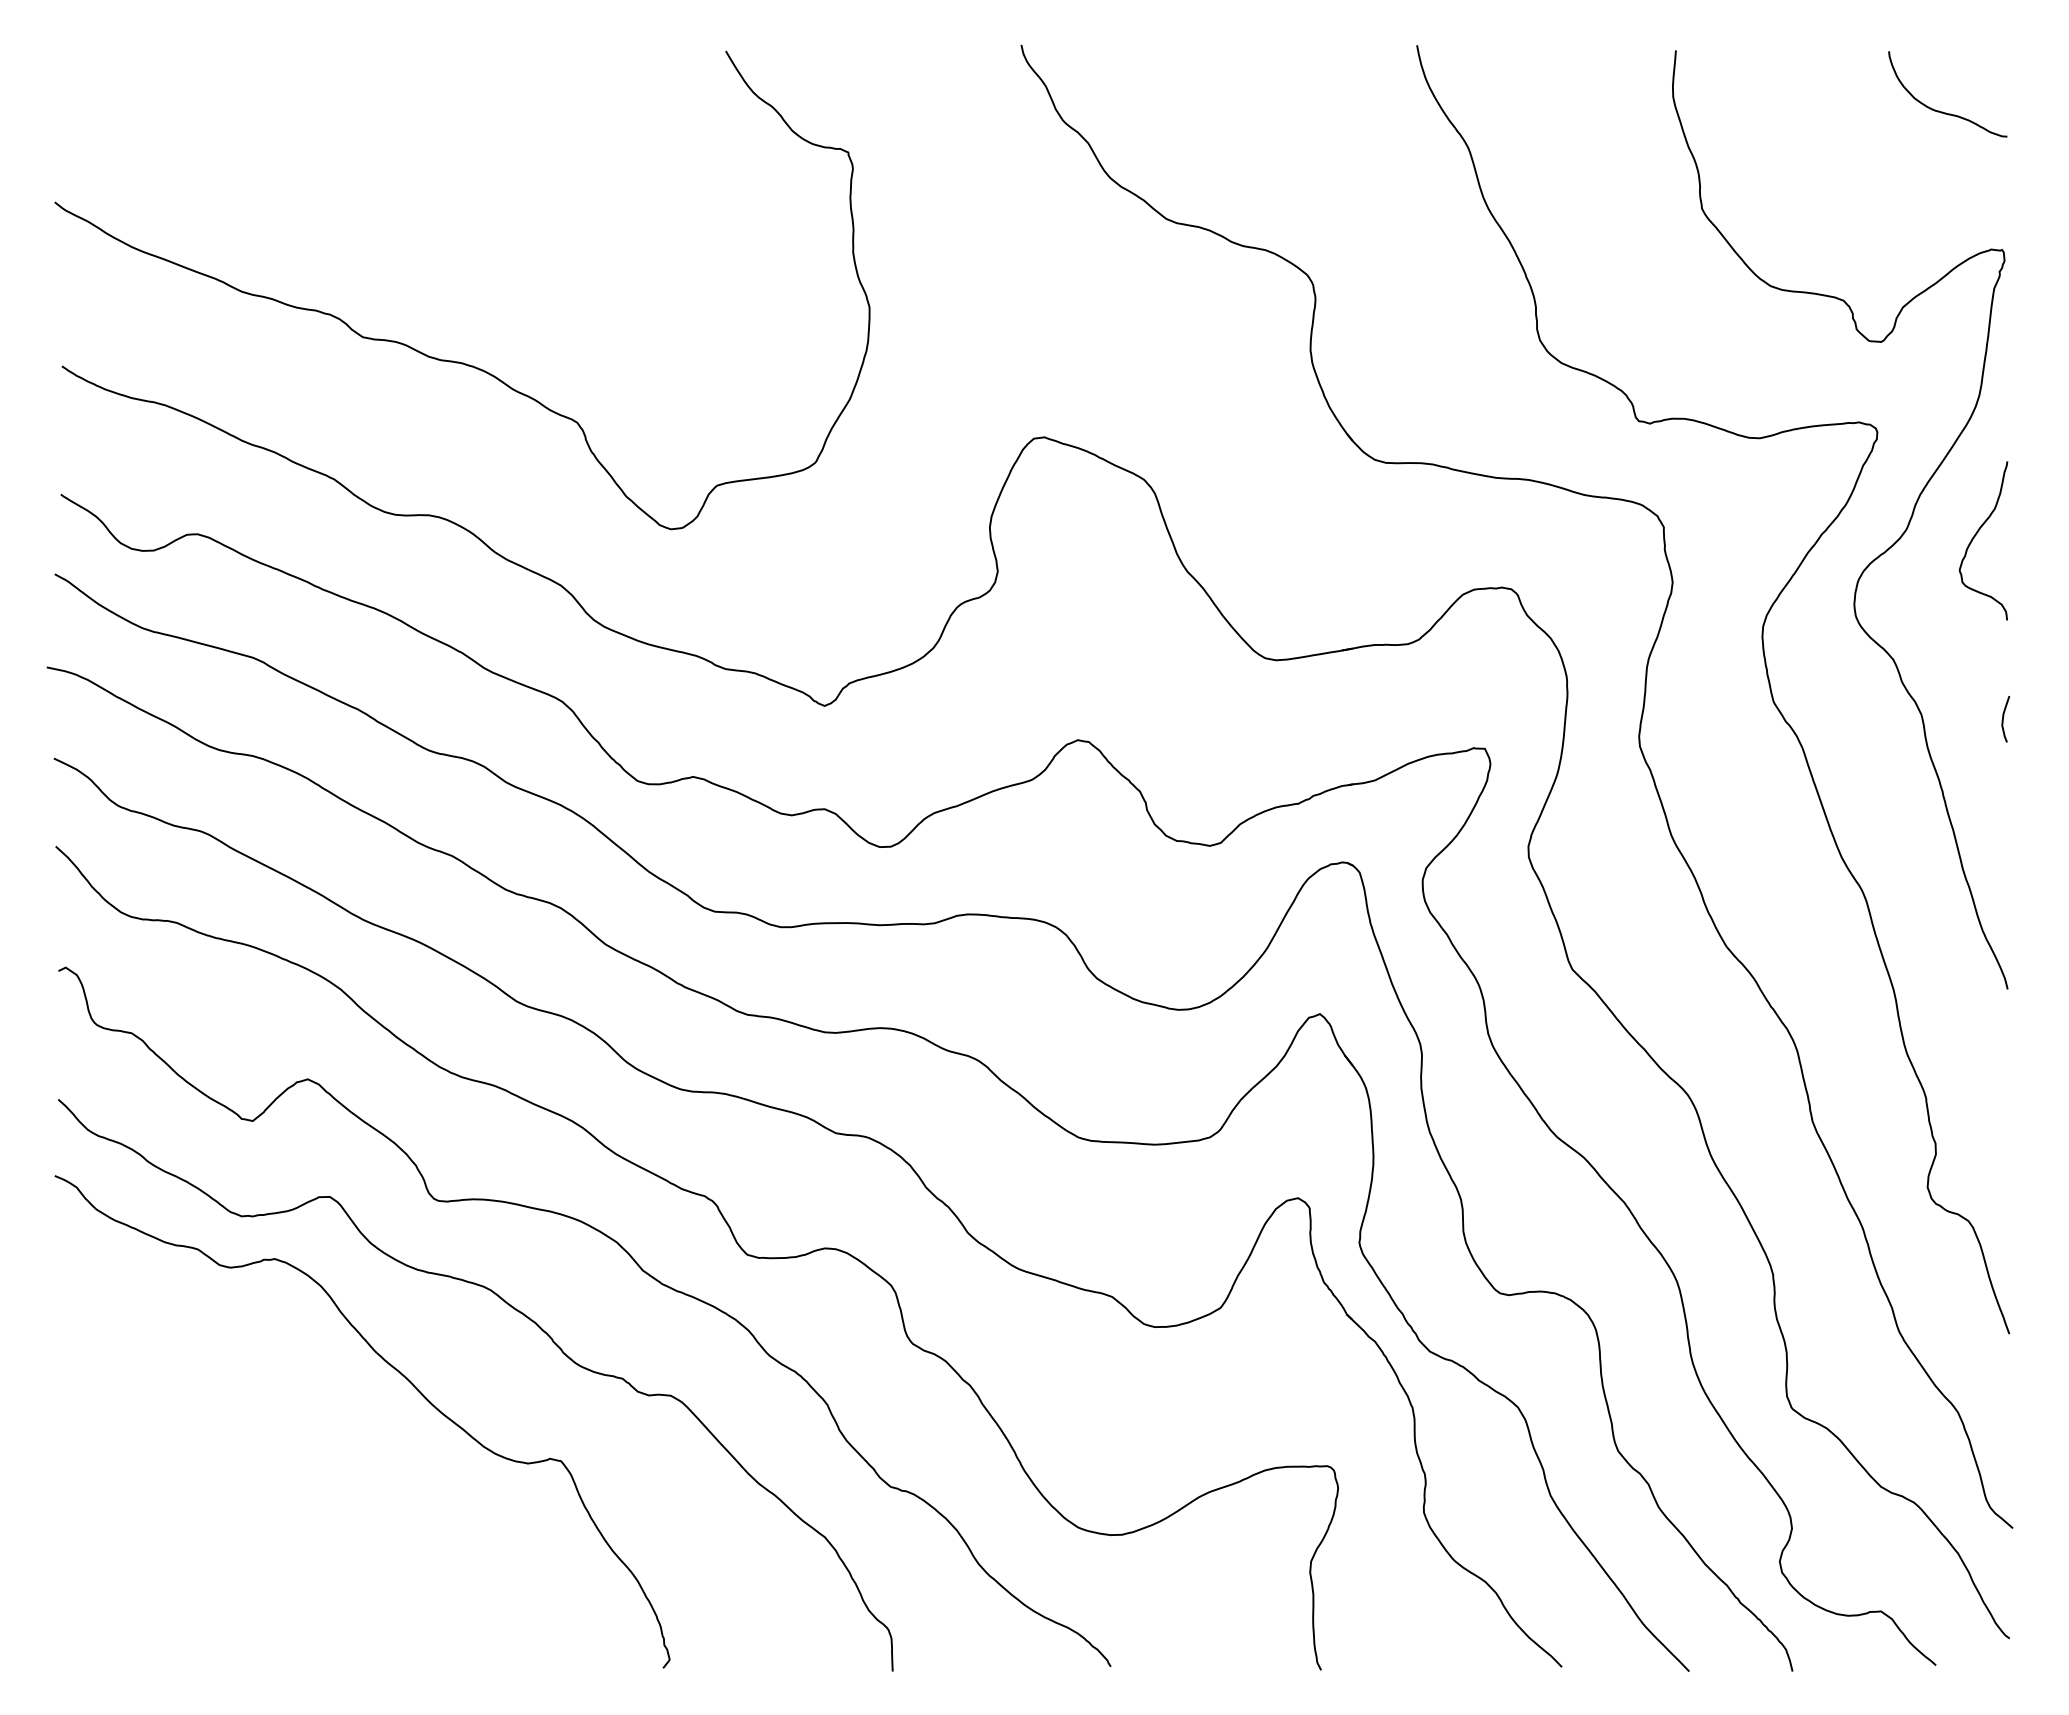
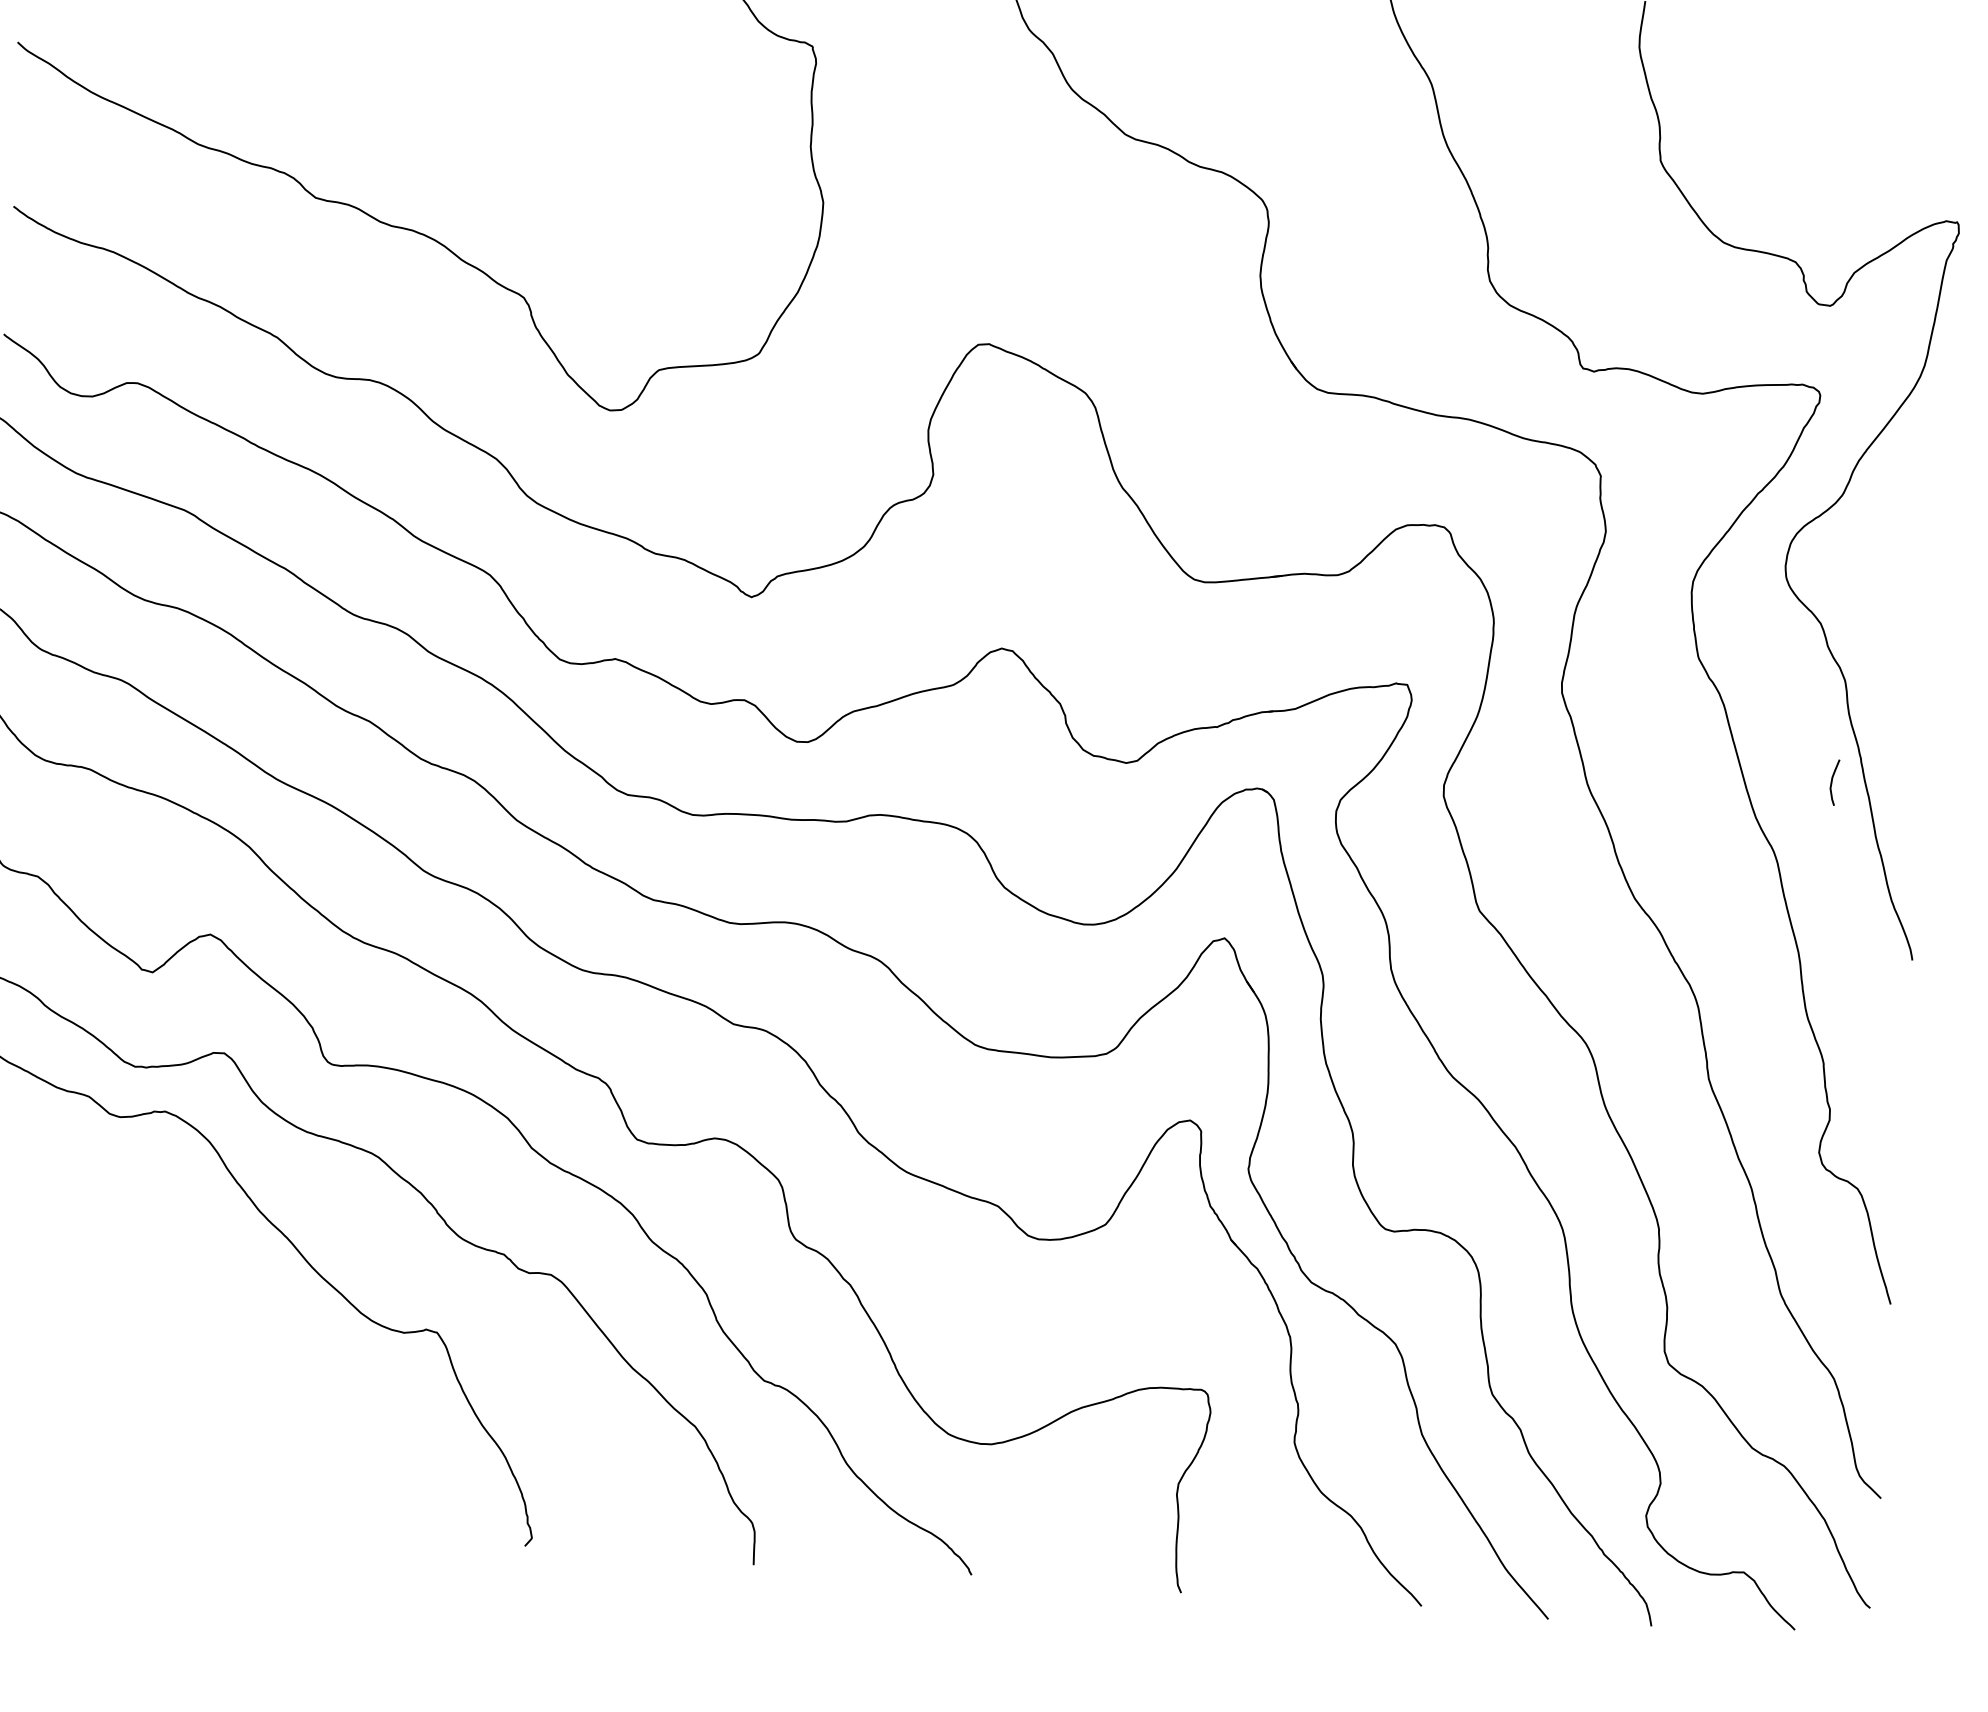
curve: (1942, 111) -> (1907, 80), removed
curve: (1976, 535) -> (1912, 505), removed
curve: (2003, 719) -> (1832, 782), moved

